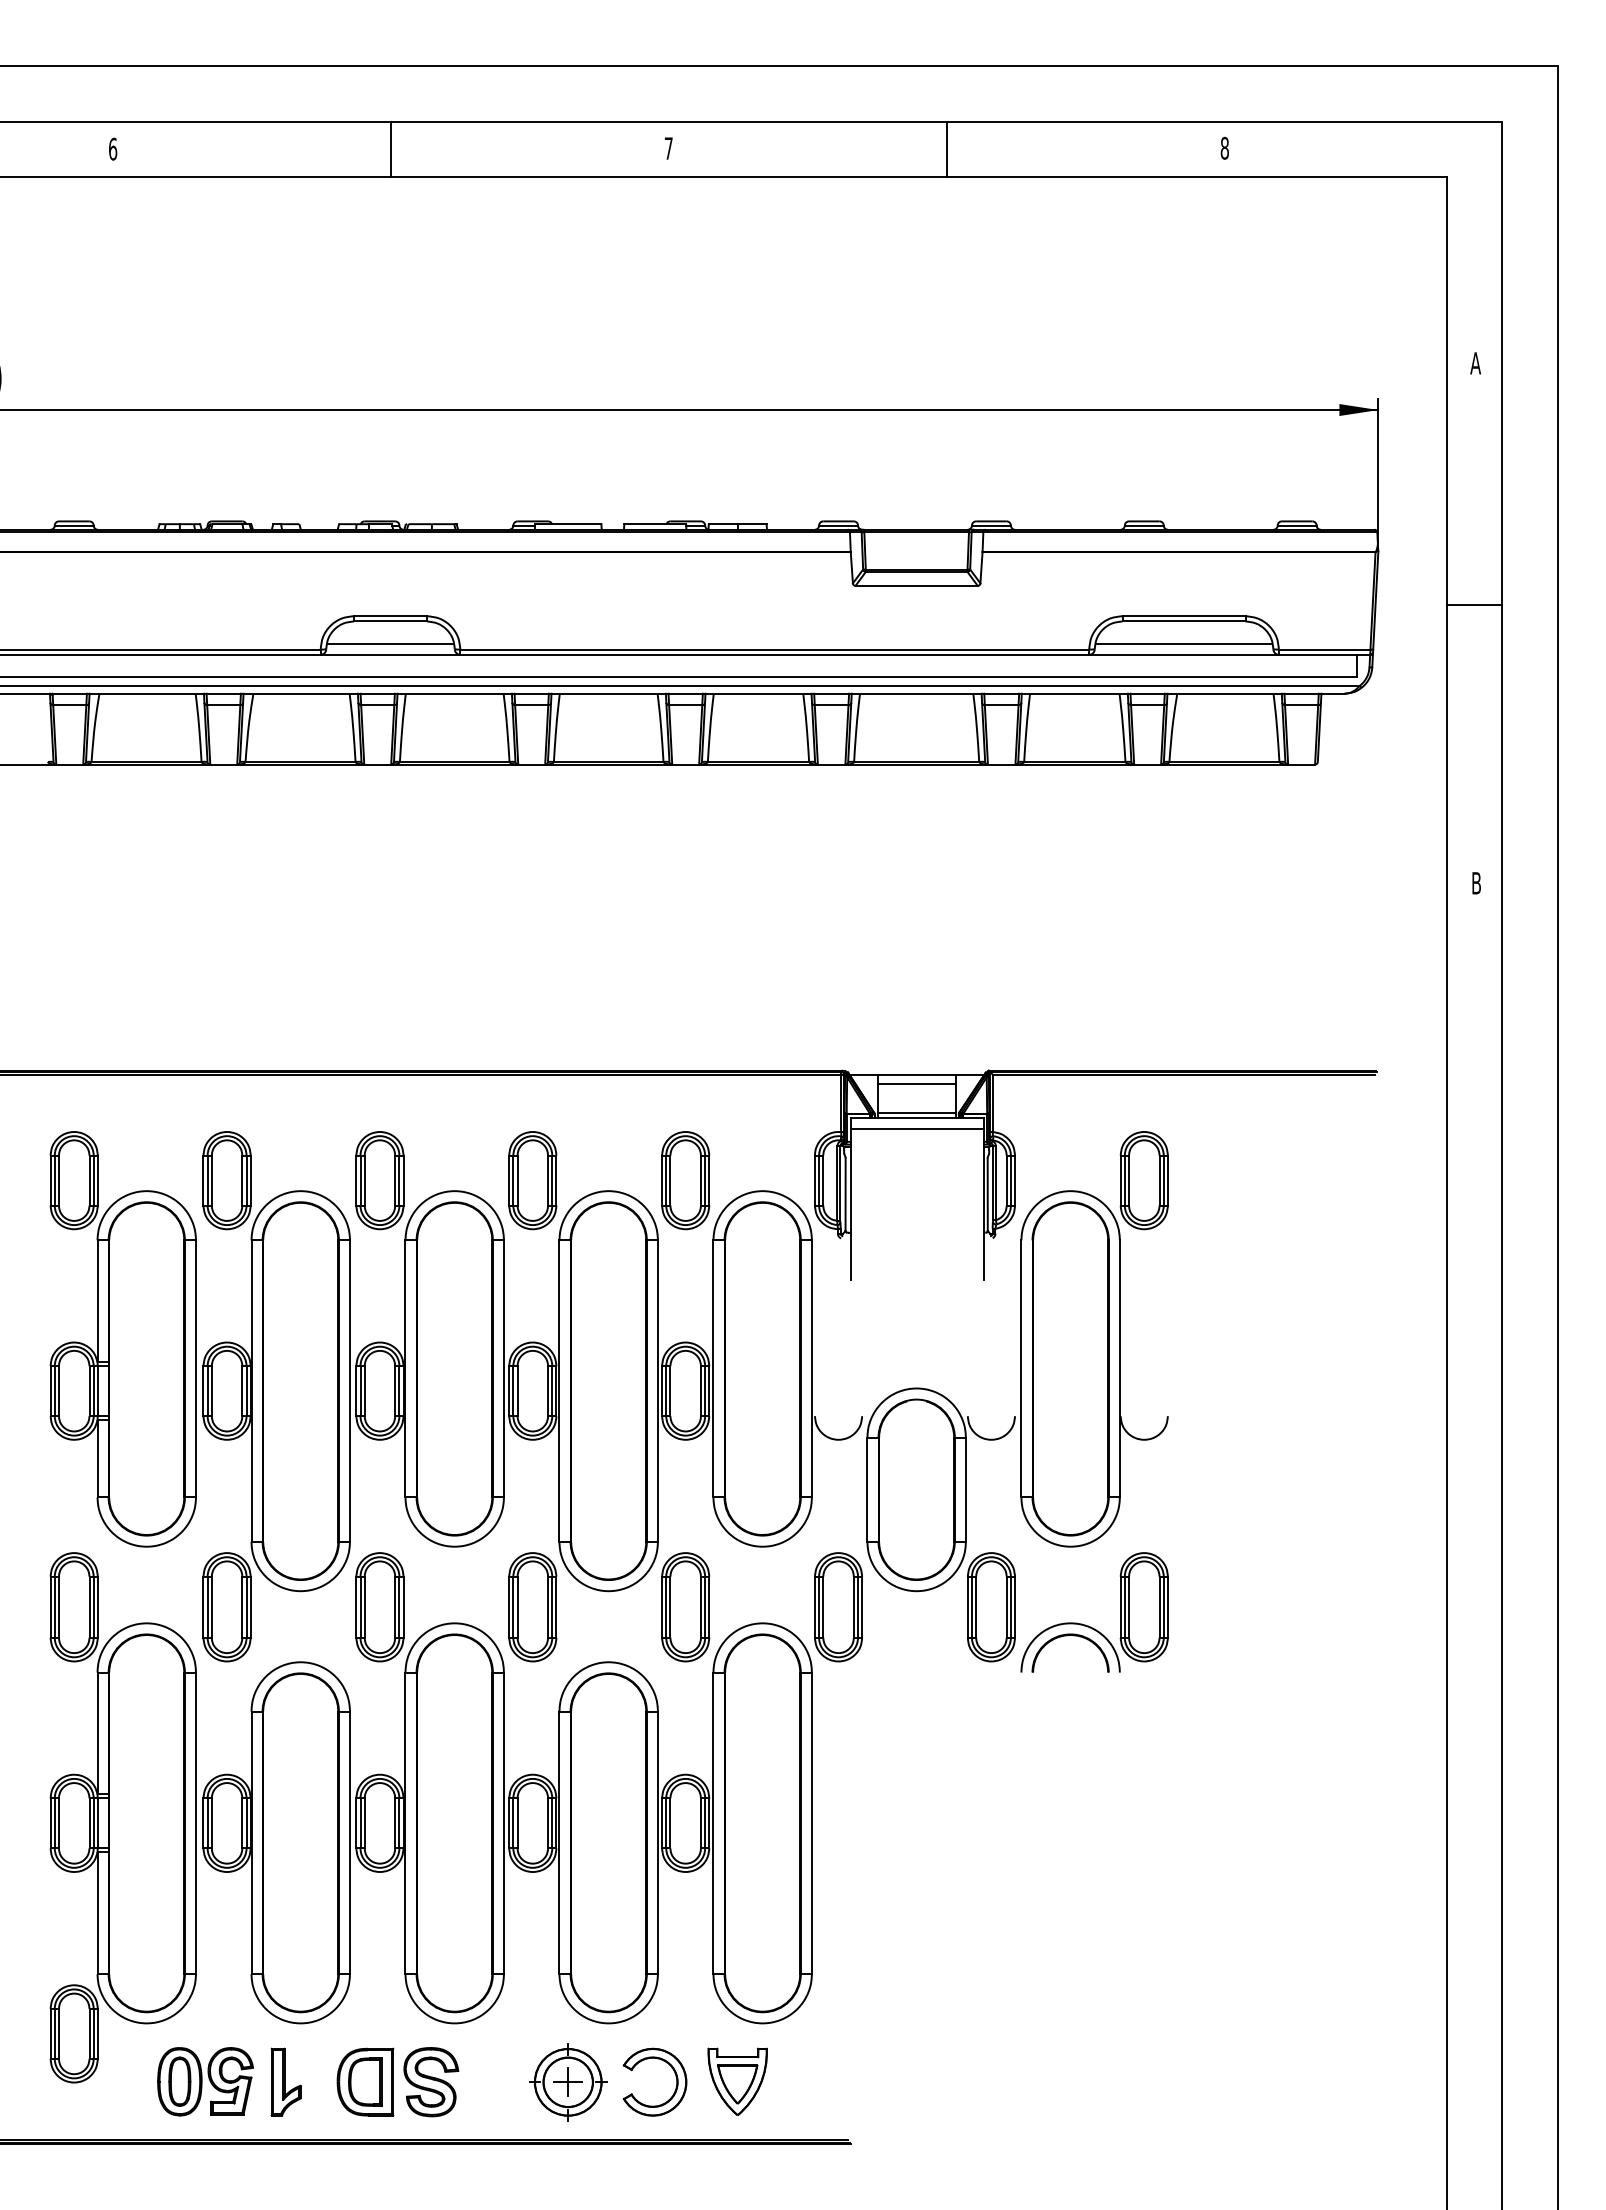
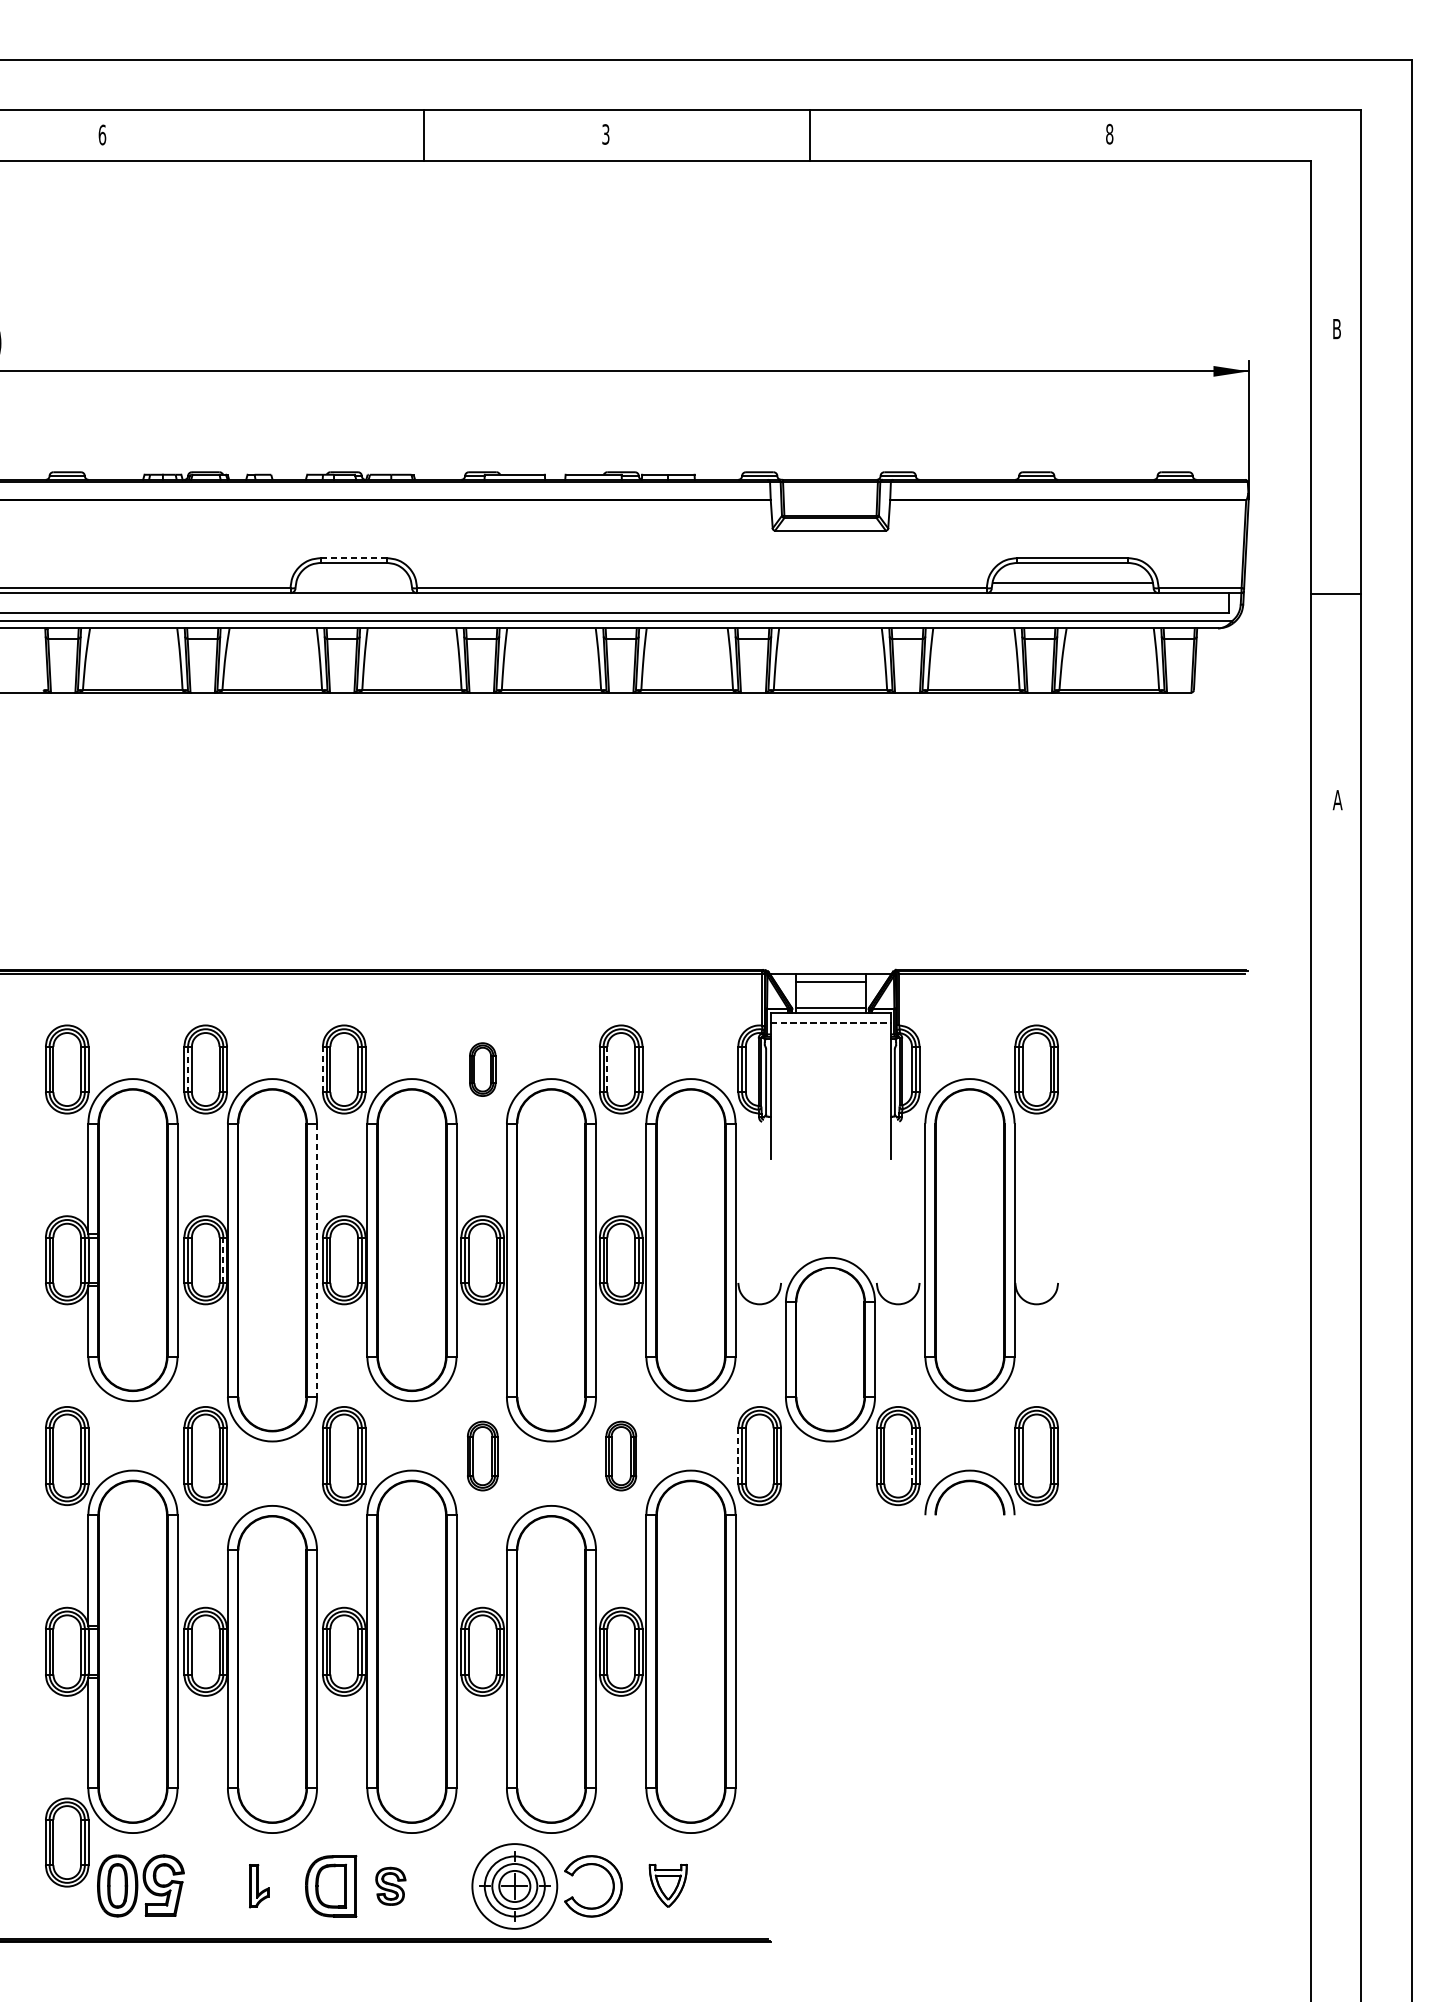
text: (668, 148) -> (605, 134), 7 -> 3
line: (390, 149) -> (423, 135), moved
line: (946, 149) -> (809, 135), moved
text: (1475, 363) -> (1336, 329), A -> B
line: (1474, 605) -> (1335, 593), moved
line: (391, 616) -> (354, 558), solid -> dashed
line: (390, 643) -> (353, 582), removed
text: (1476, 883) -> (1337, 800), B -> A
line: (917, 1129) -> (831, 1023), solid -> dashed
line: (356, 1180) -> (322, 1069), solid -> dashed
part: (532, 1180) -> (482, 1069), size x0.6
line: (670, 1180) -> (607, 1069), solid -> dashed
line: (207, 1181) -> (187, 1070), solid -> dashed
line: (246, 1390) -> (223, 1259), solid -> dashed
line: (349, 1391) -> (316, 1260), solid -> dashed
part: (532, 1607) -> (482, 1456), size x0.7
part: (685, 1607) -> (621, 1456), size x0.7
line: (814, 1607) -> (737, 1456), solid -> dashed
line: (1006, 1607) -> (911, 1456), solid -> dashed
part: (205, 2081) -> (140, 1885), moved
part: (285, 2081) -> (258, 1885), size x0.7
circle: (567, 2081) -> (514, 1885), size x0.7
circle: (567, 2081) -> (514, 1885), size x1.4
part: (737, 2081) -> (668, 1885), size x0.7
part: (431, 2082) -> (390, 1886), size x0.6

